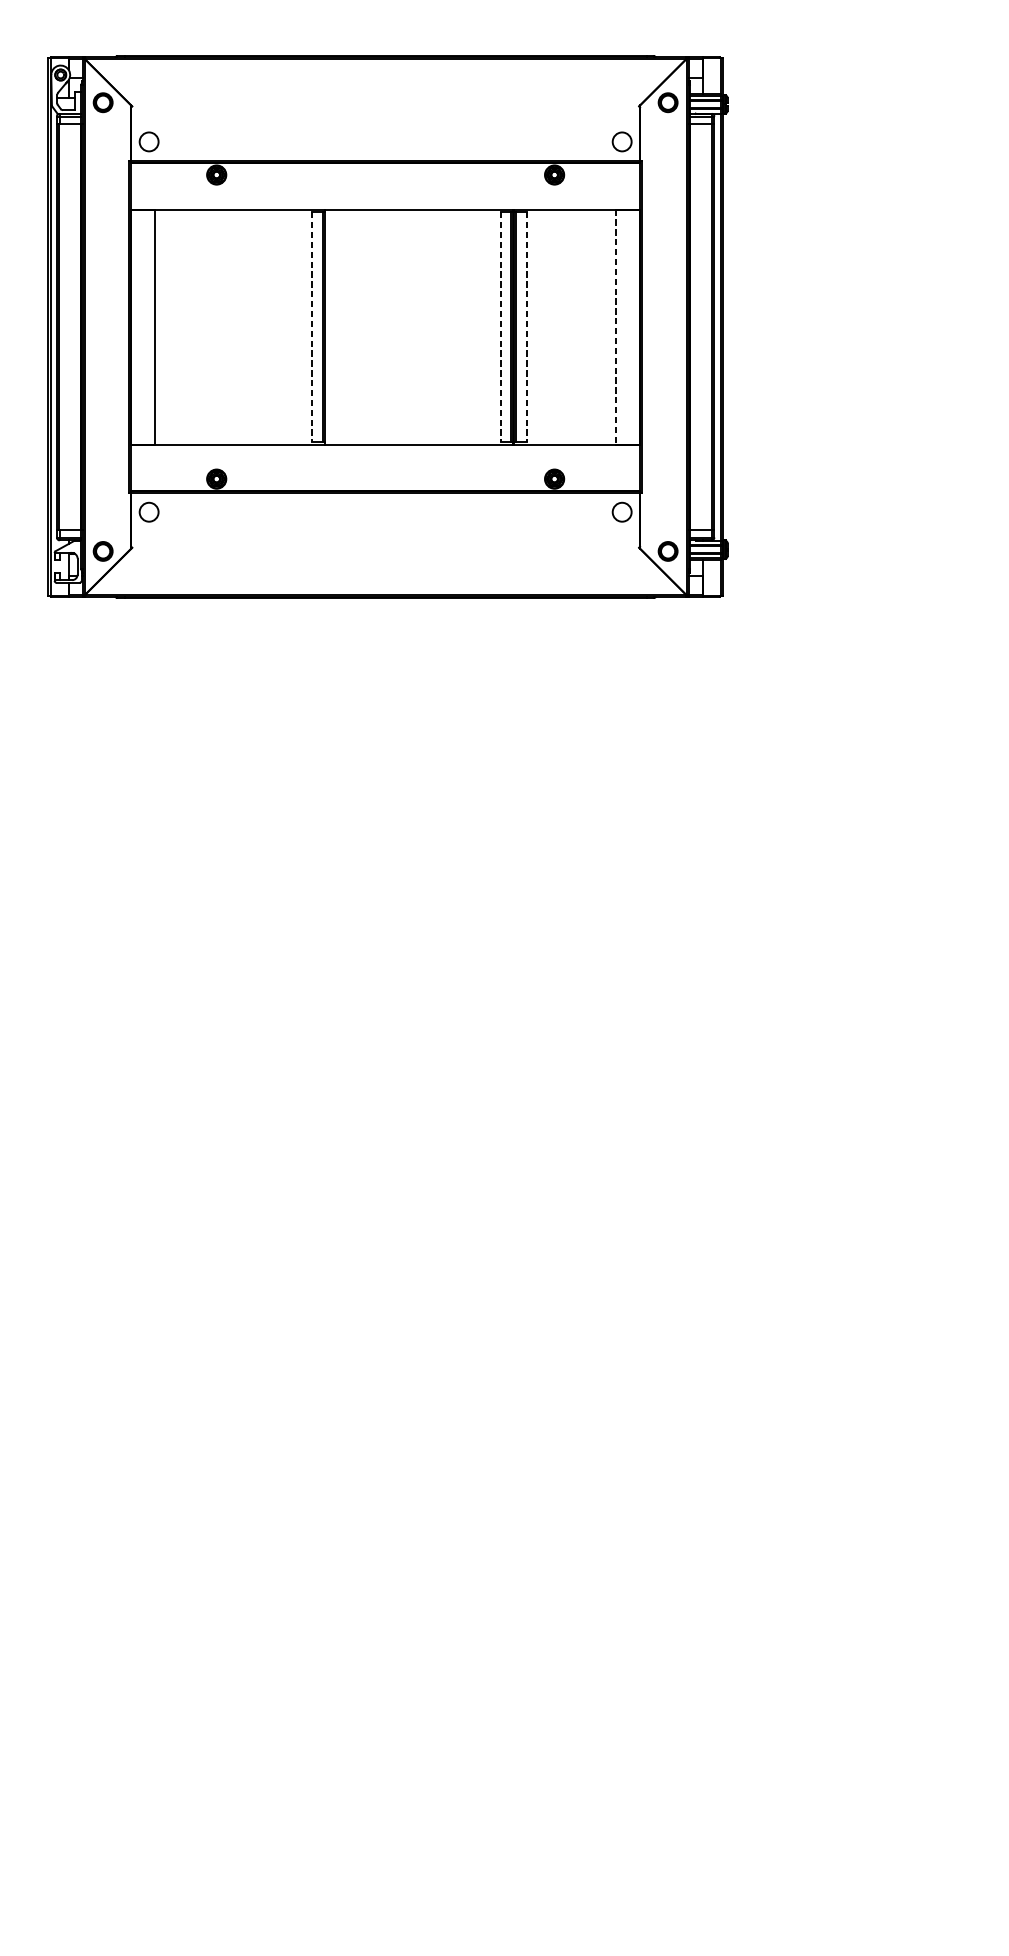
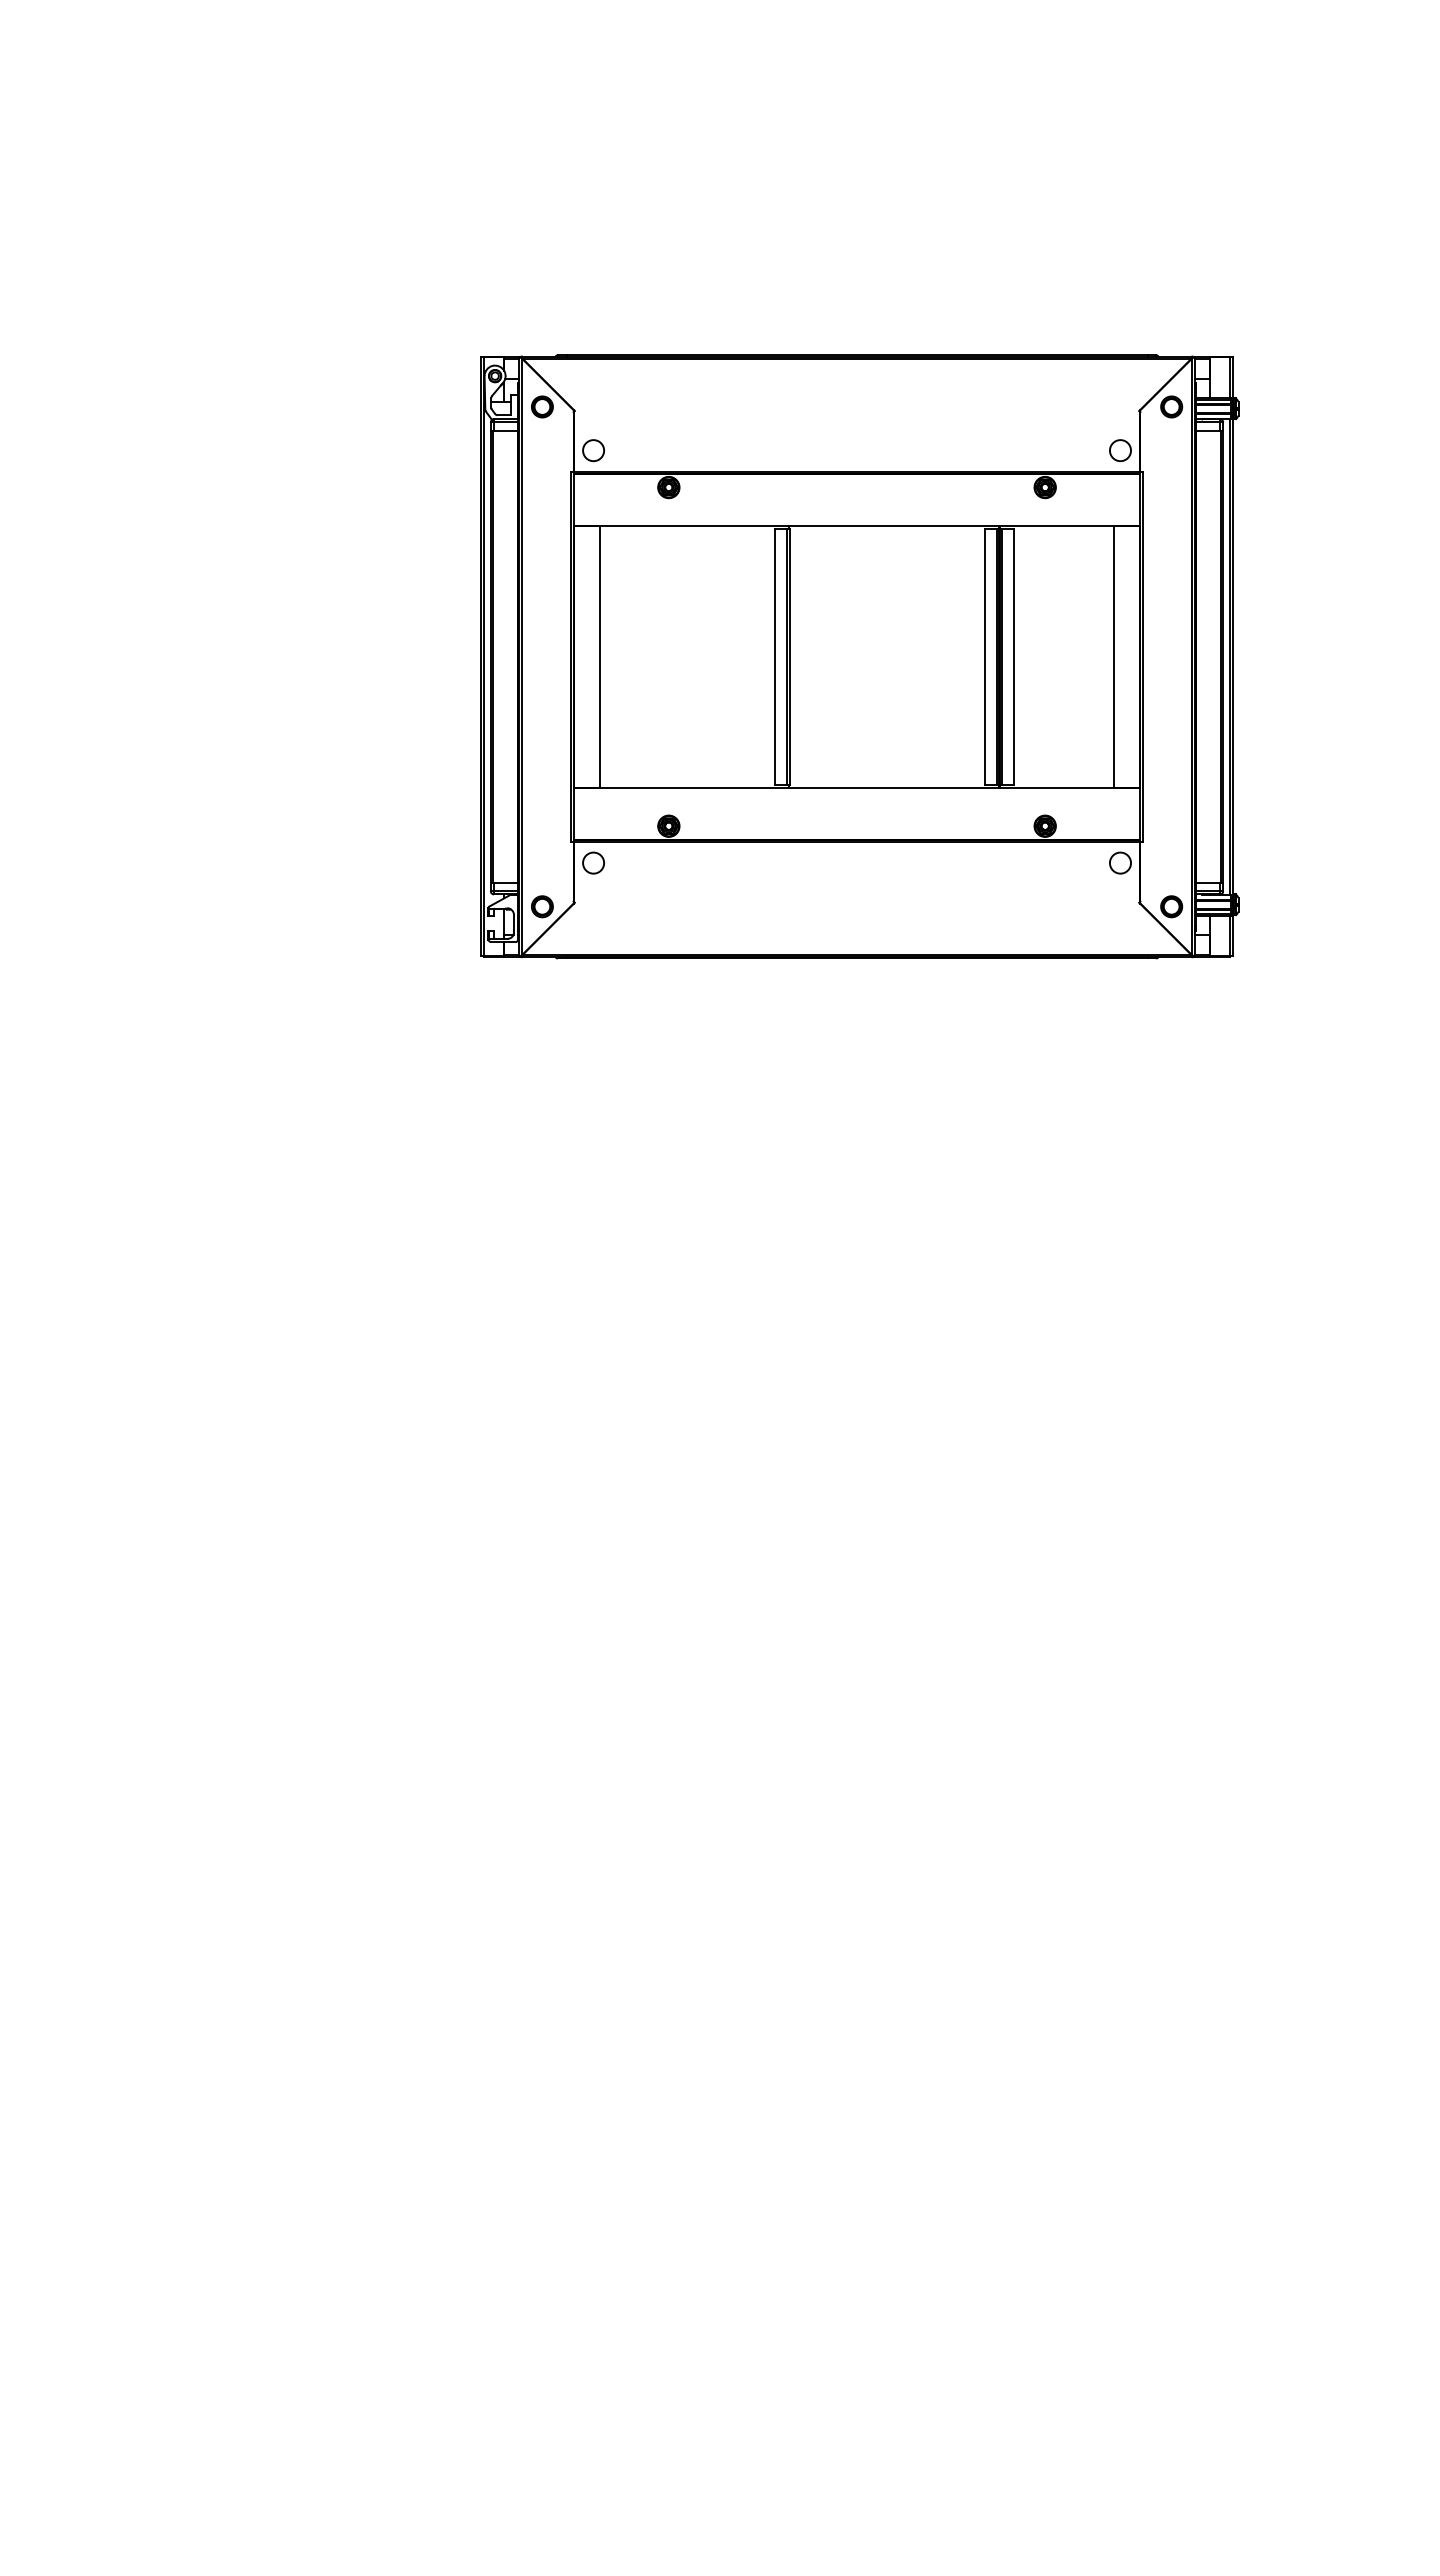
line: (312, 326) -> (775, 656), dashed -> solid
line: (500, 326) -> (985, 656), dashed -> solid
line: (526, 326) -> (1013, 656), dashed -> solid
line: (616, 326) -> (1114, 656), dashed -> solid

